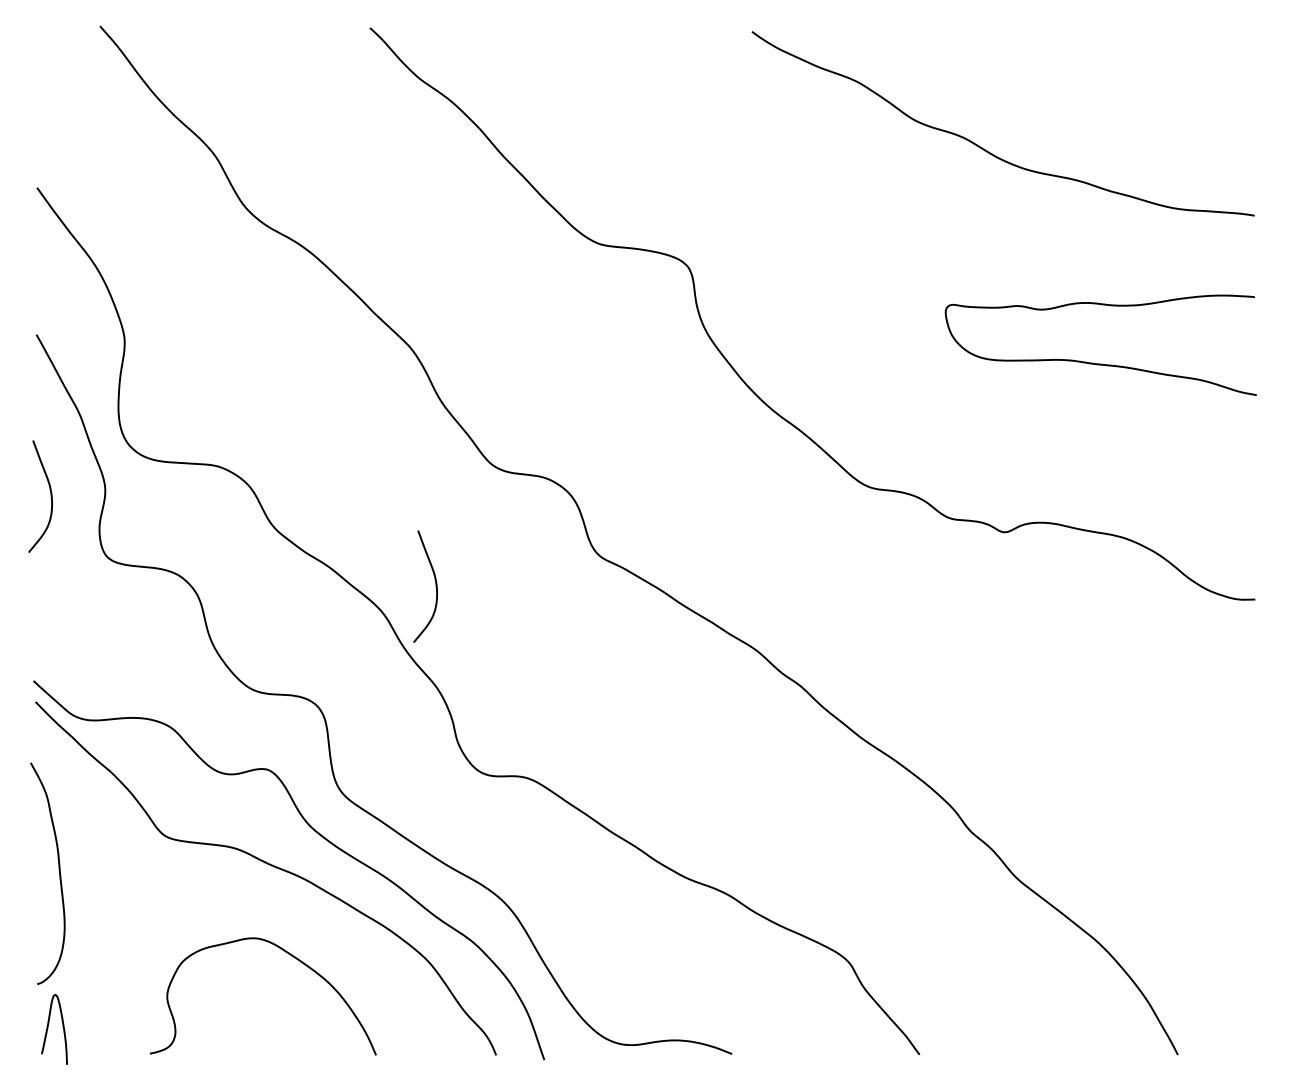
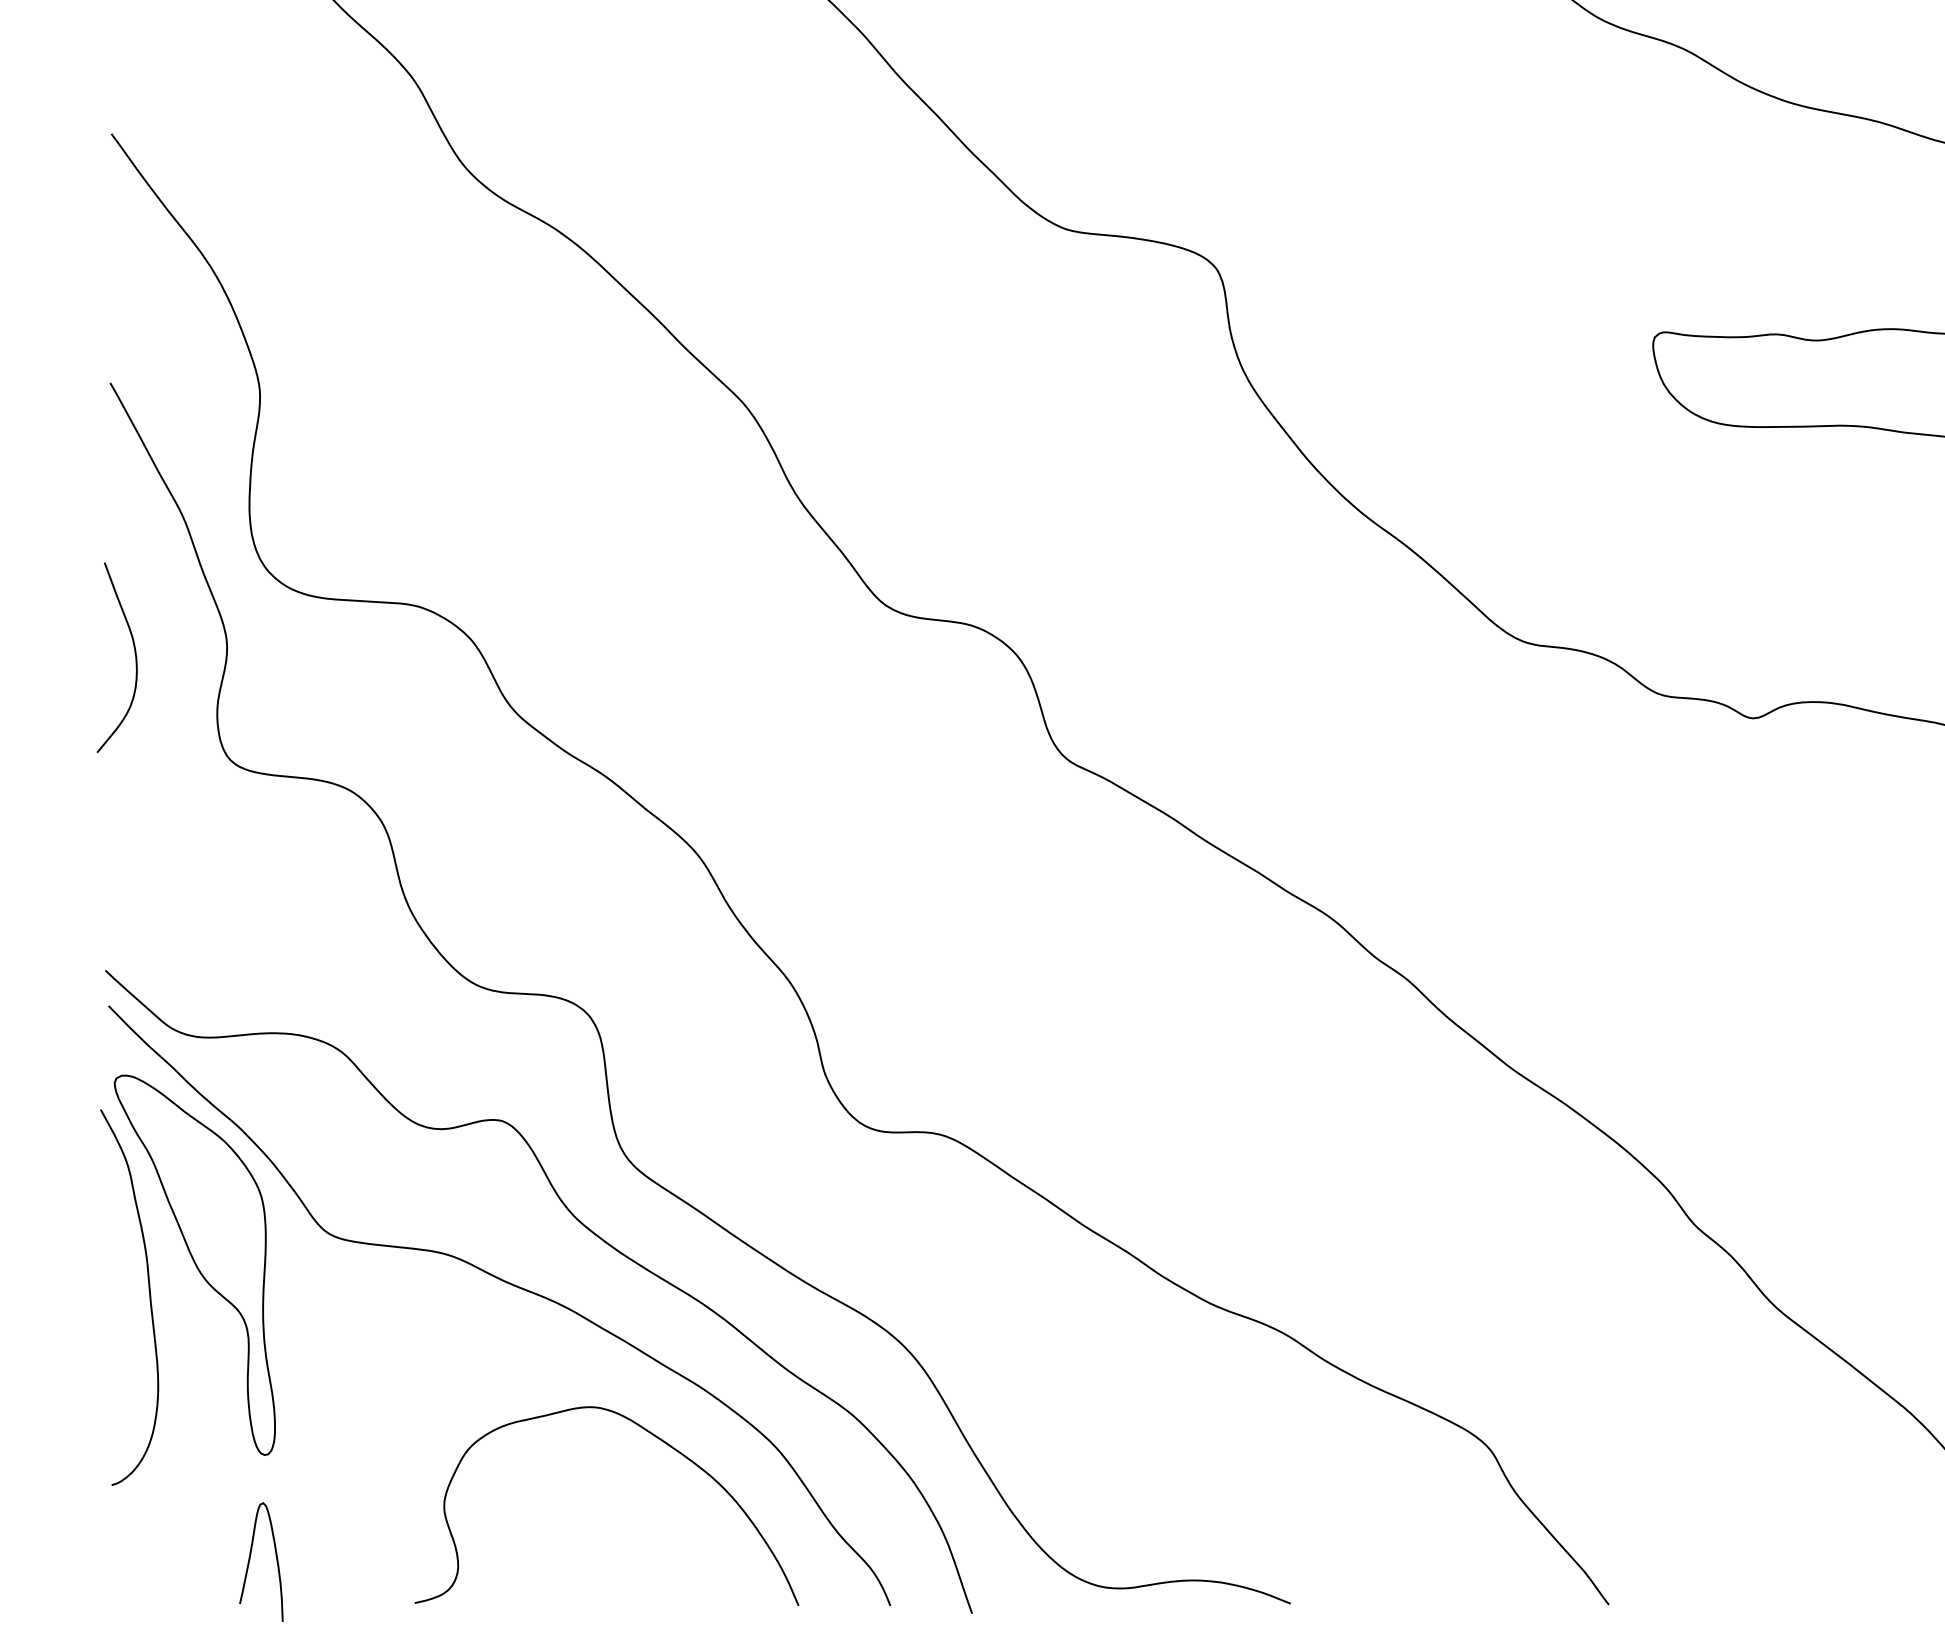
curve: (435, 586) -> (787, 810), removed
part: (86, 854) -> (195, 1265), added
curve: (288, 954) -> (649, 1434), moved
curve: (48, 1028) -> (251, 1560), moved

